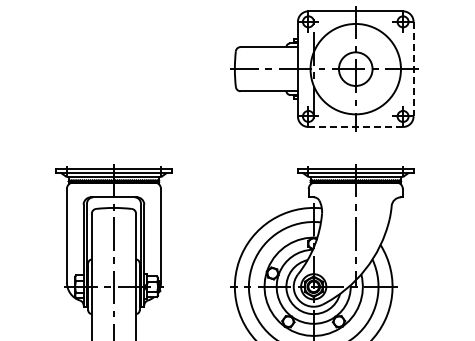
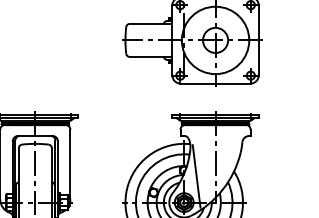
line: (413, 69) -> (258, 40), dashed -> solid
line: (355, 126) -> (215, 83), dashed -> solid
line: (330, 251) -> (196, 176), added

